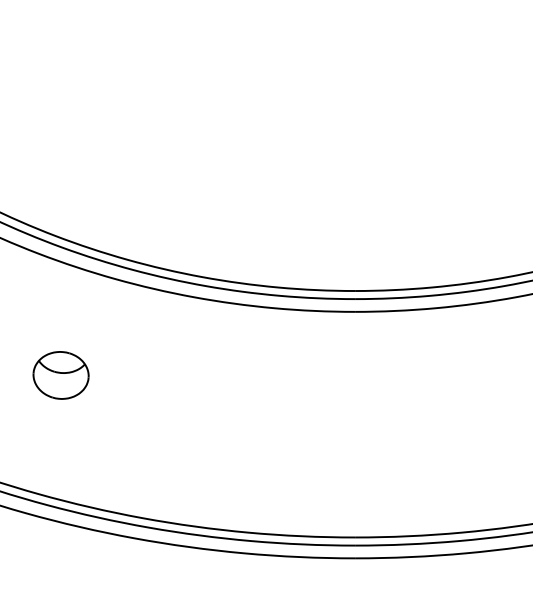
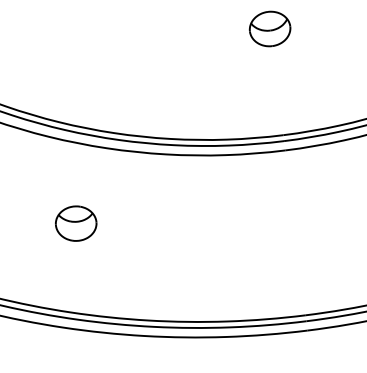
part: (354, 145) -> (269, 28), added

